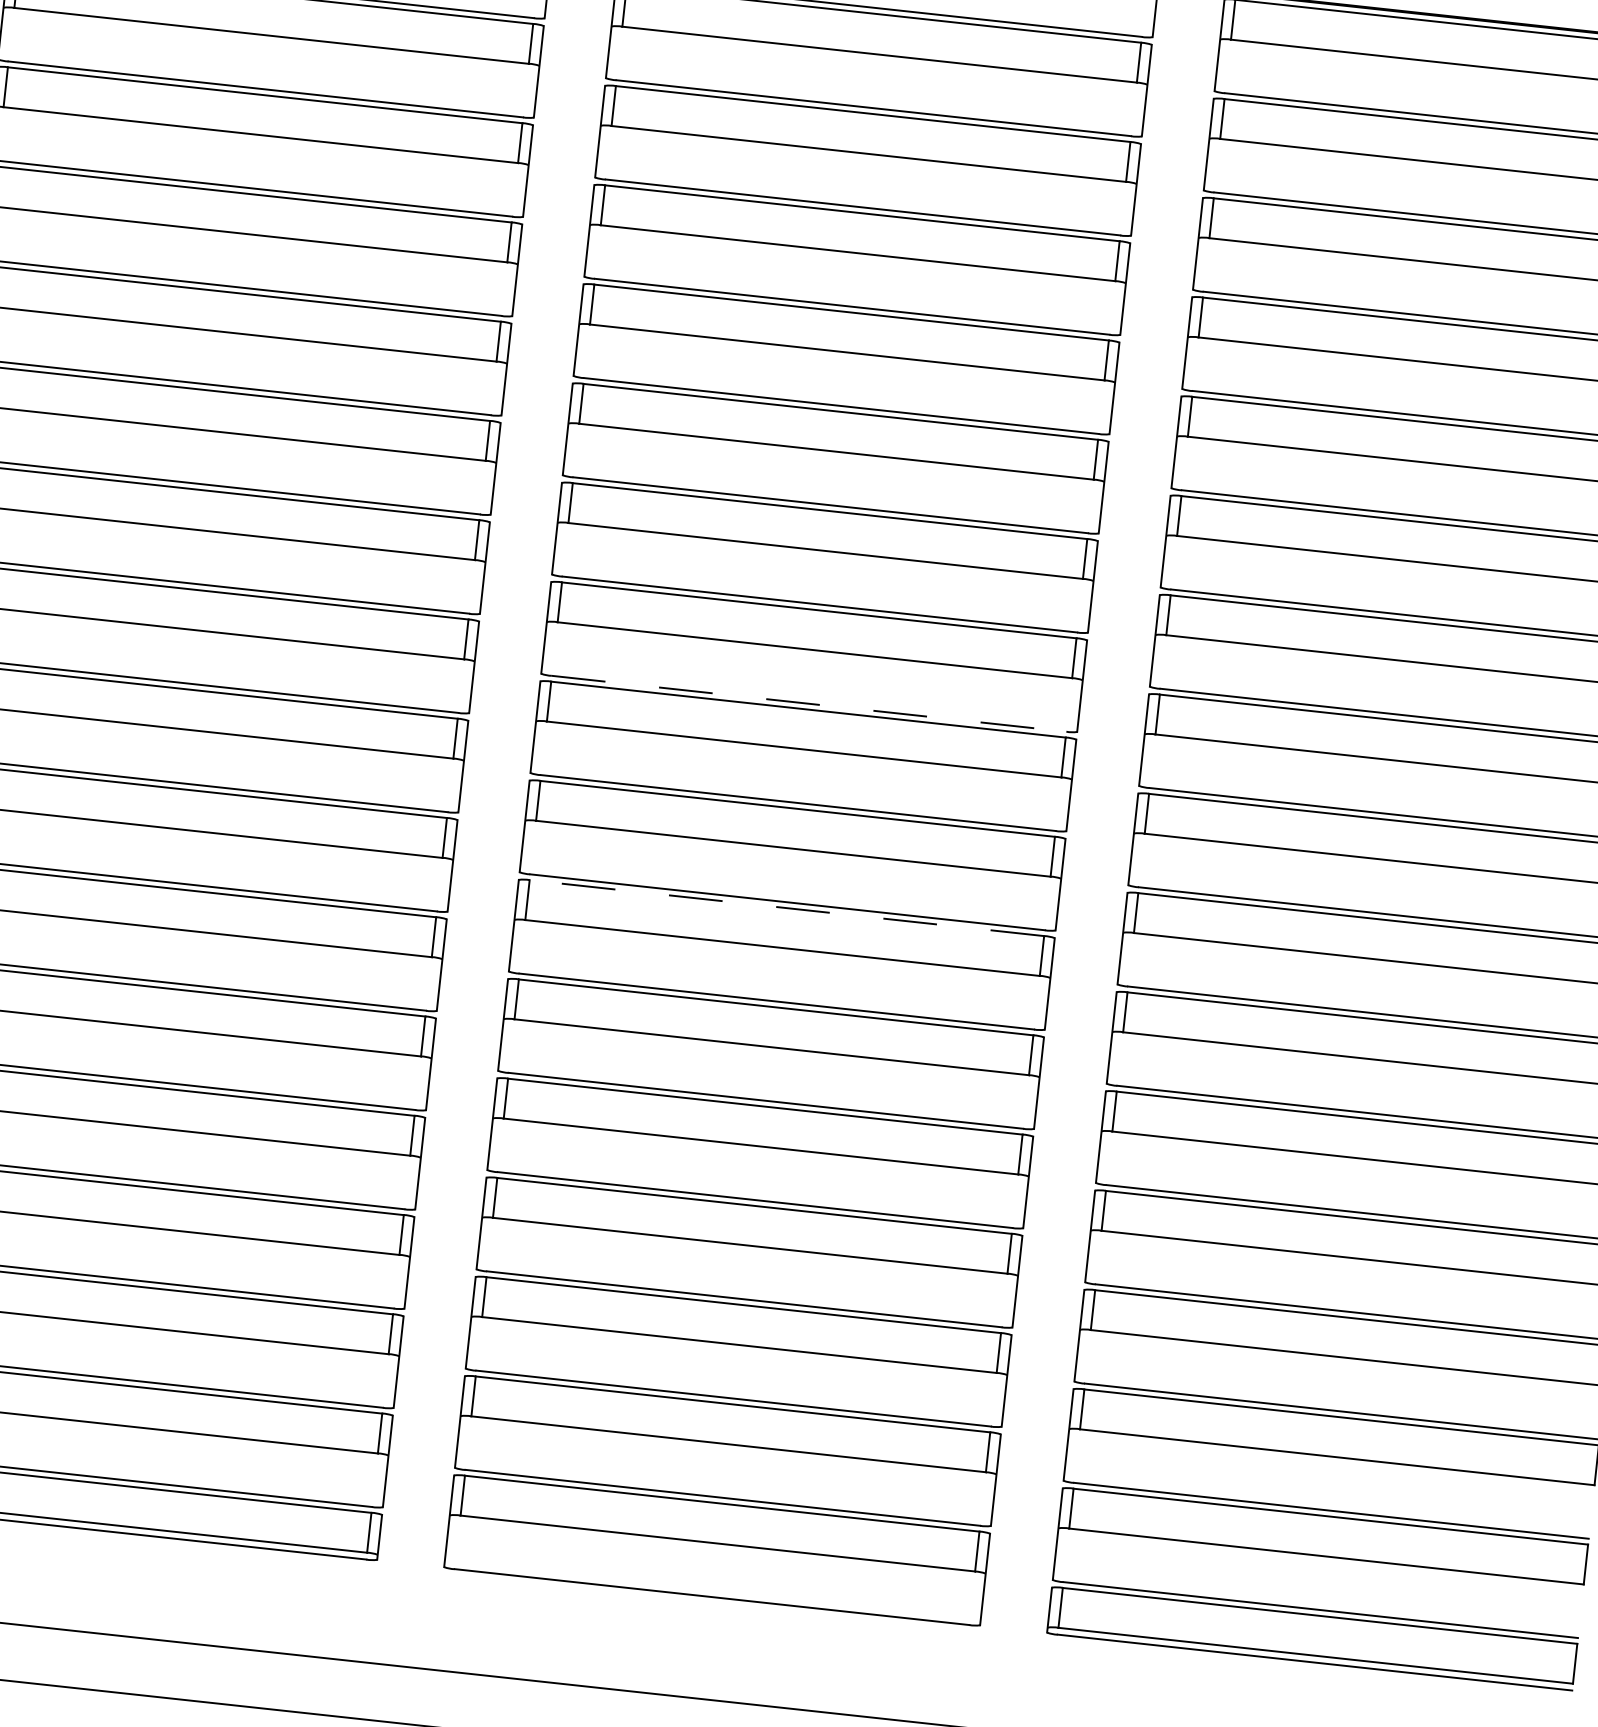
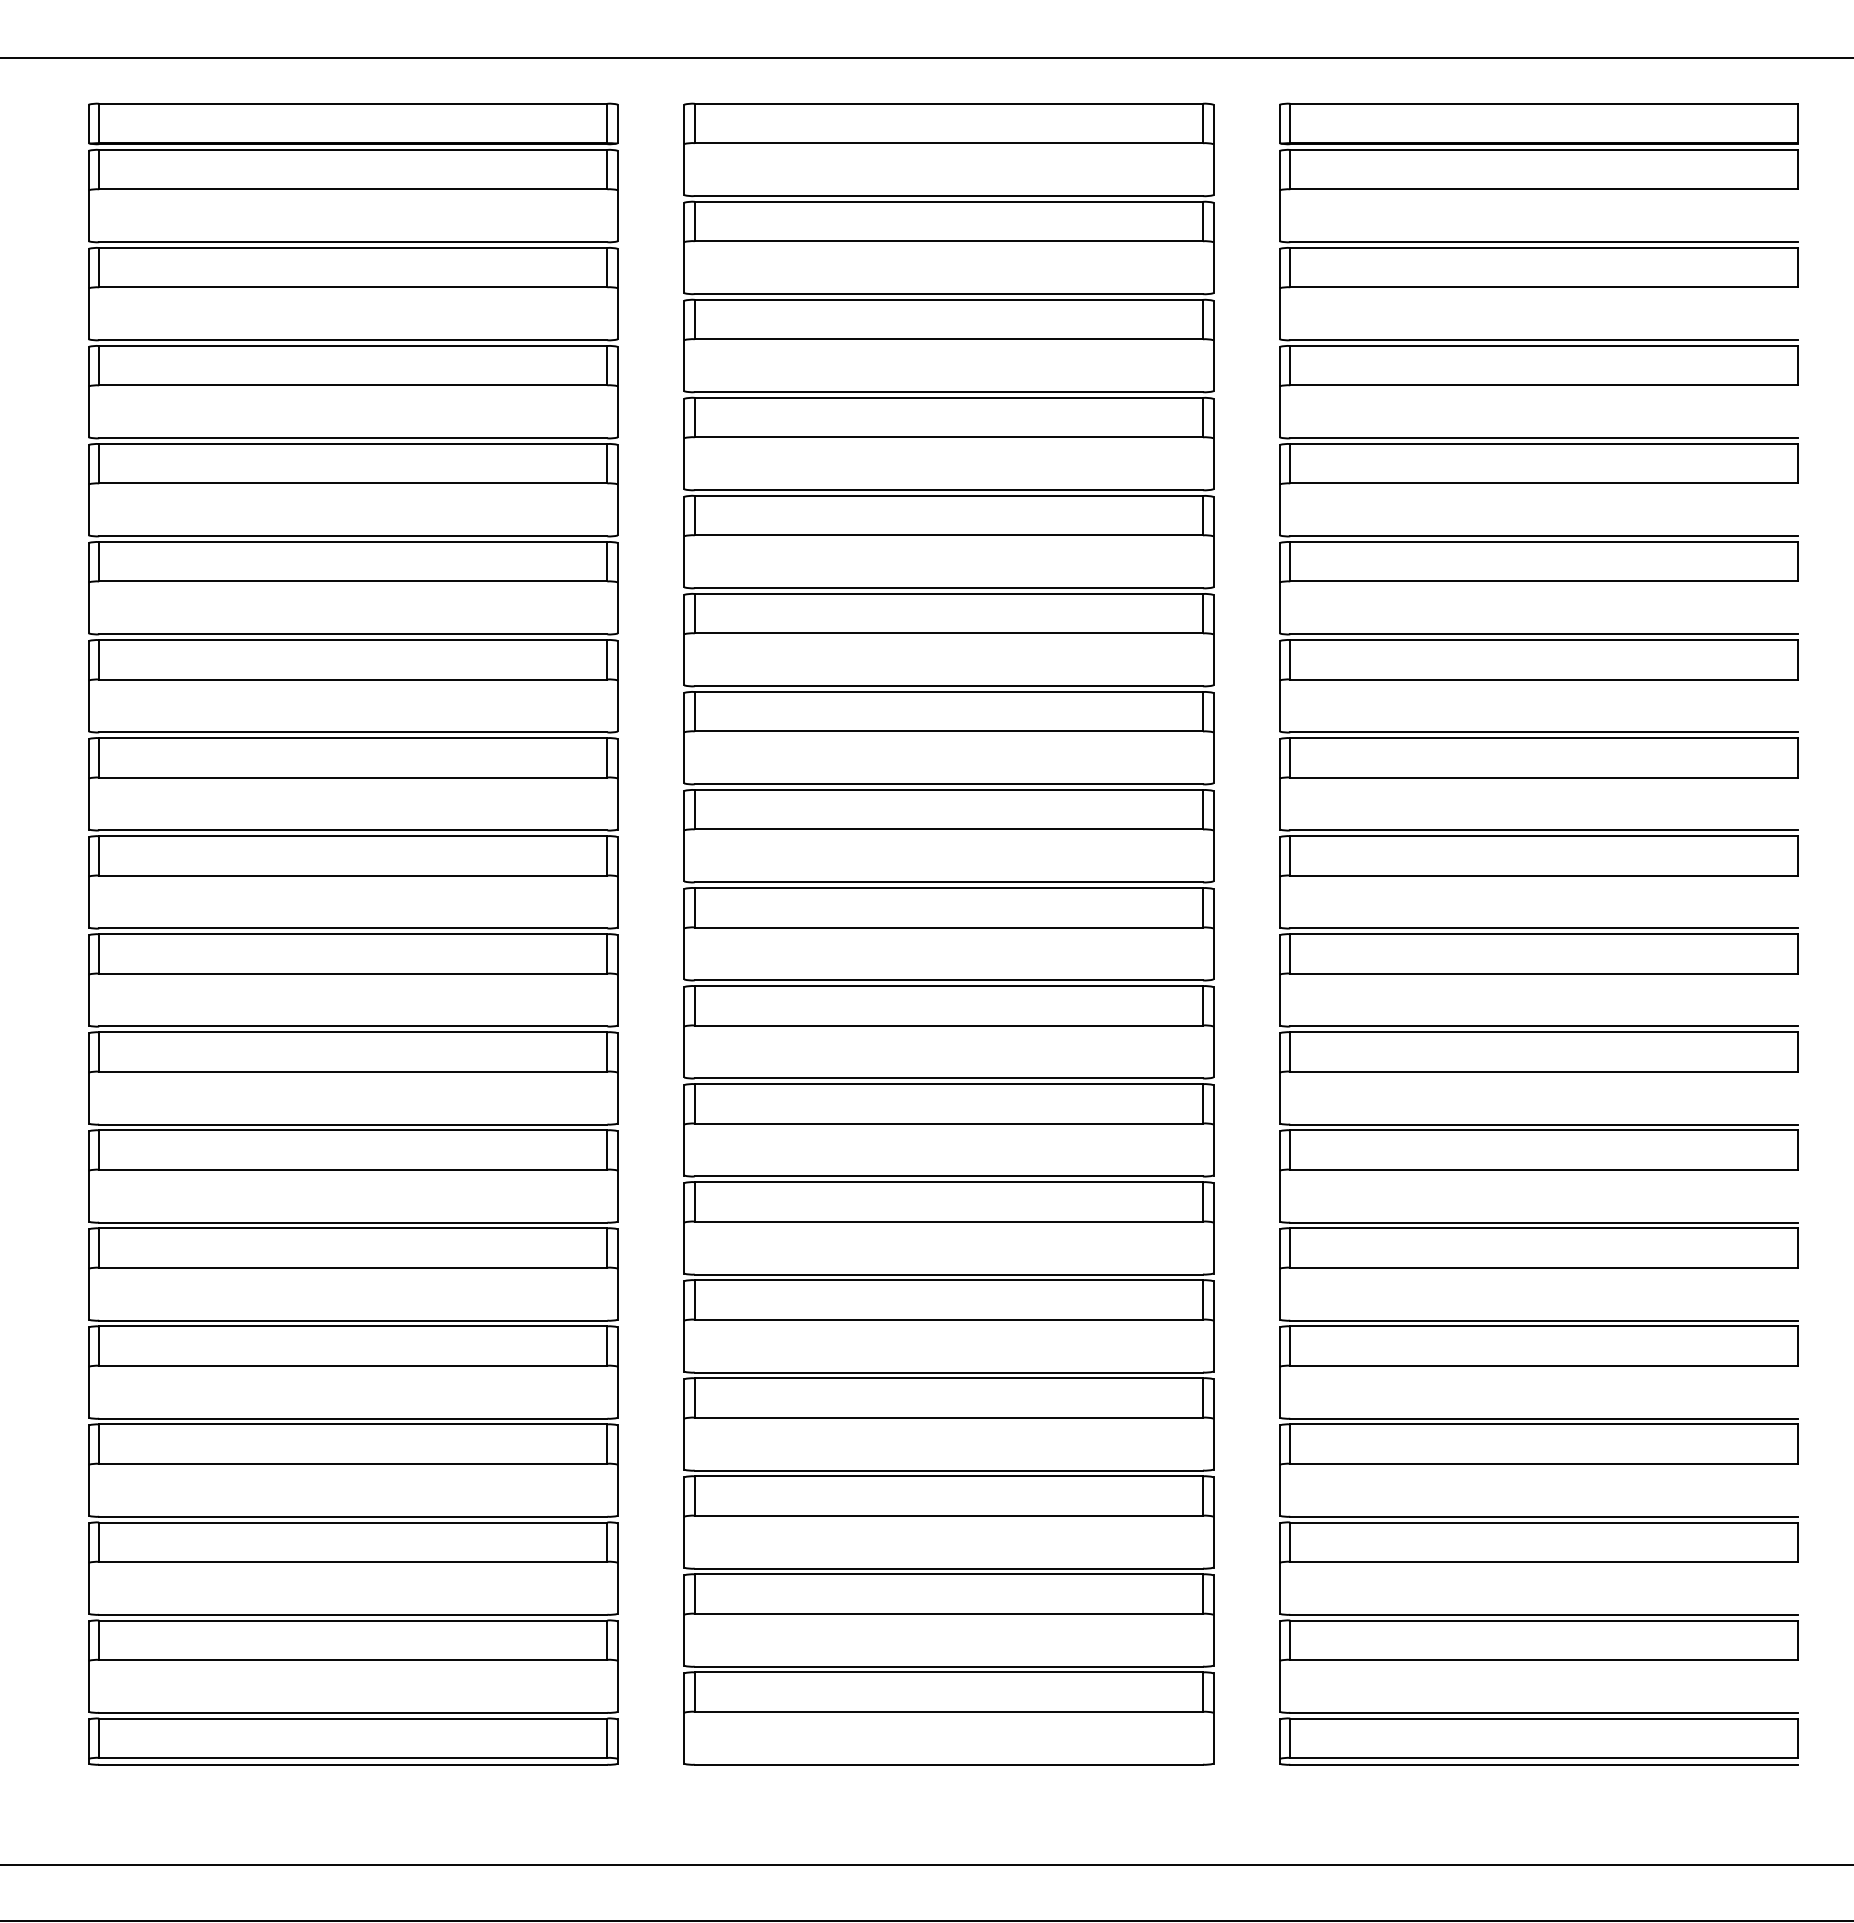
line: (809, 704) -> (949, 882), dashed -> solid
line: (786, 908) -> (948, 1084), dashed -> solid

